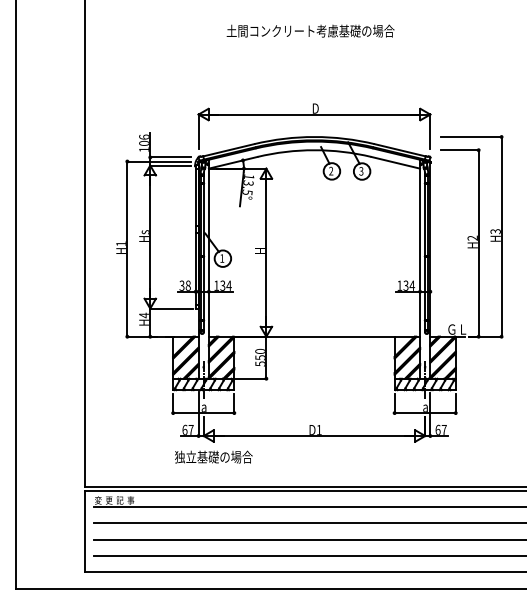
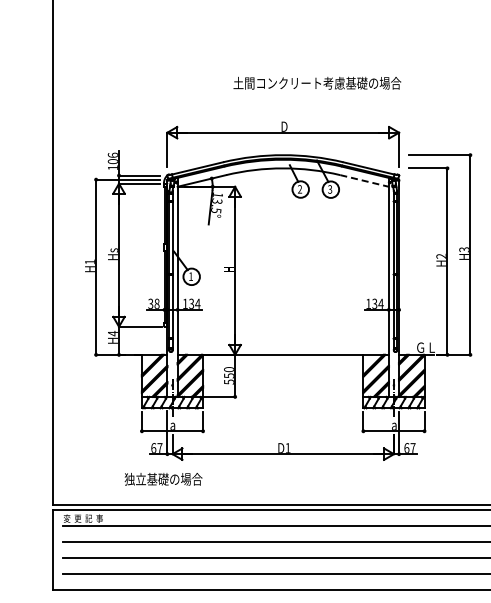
text: (310, 30) -> (317, 82), moved
line: (395, 162) -> (364, 180), solid -> dashed
text: (213, 456) -> (163, 478), moved

